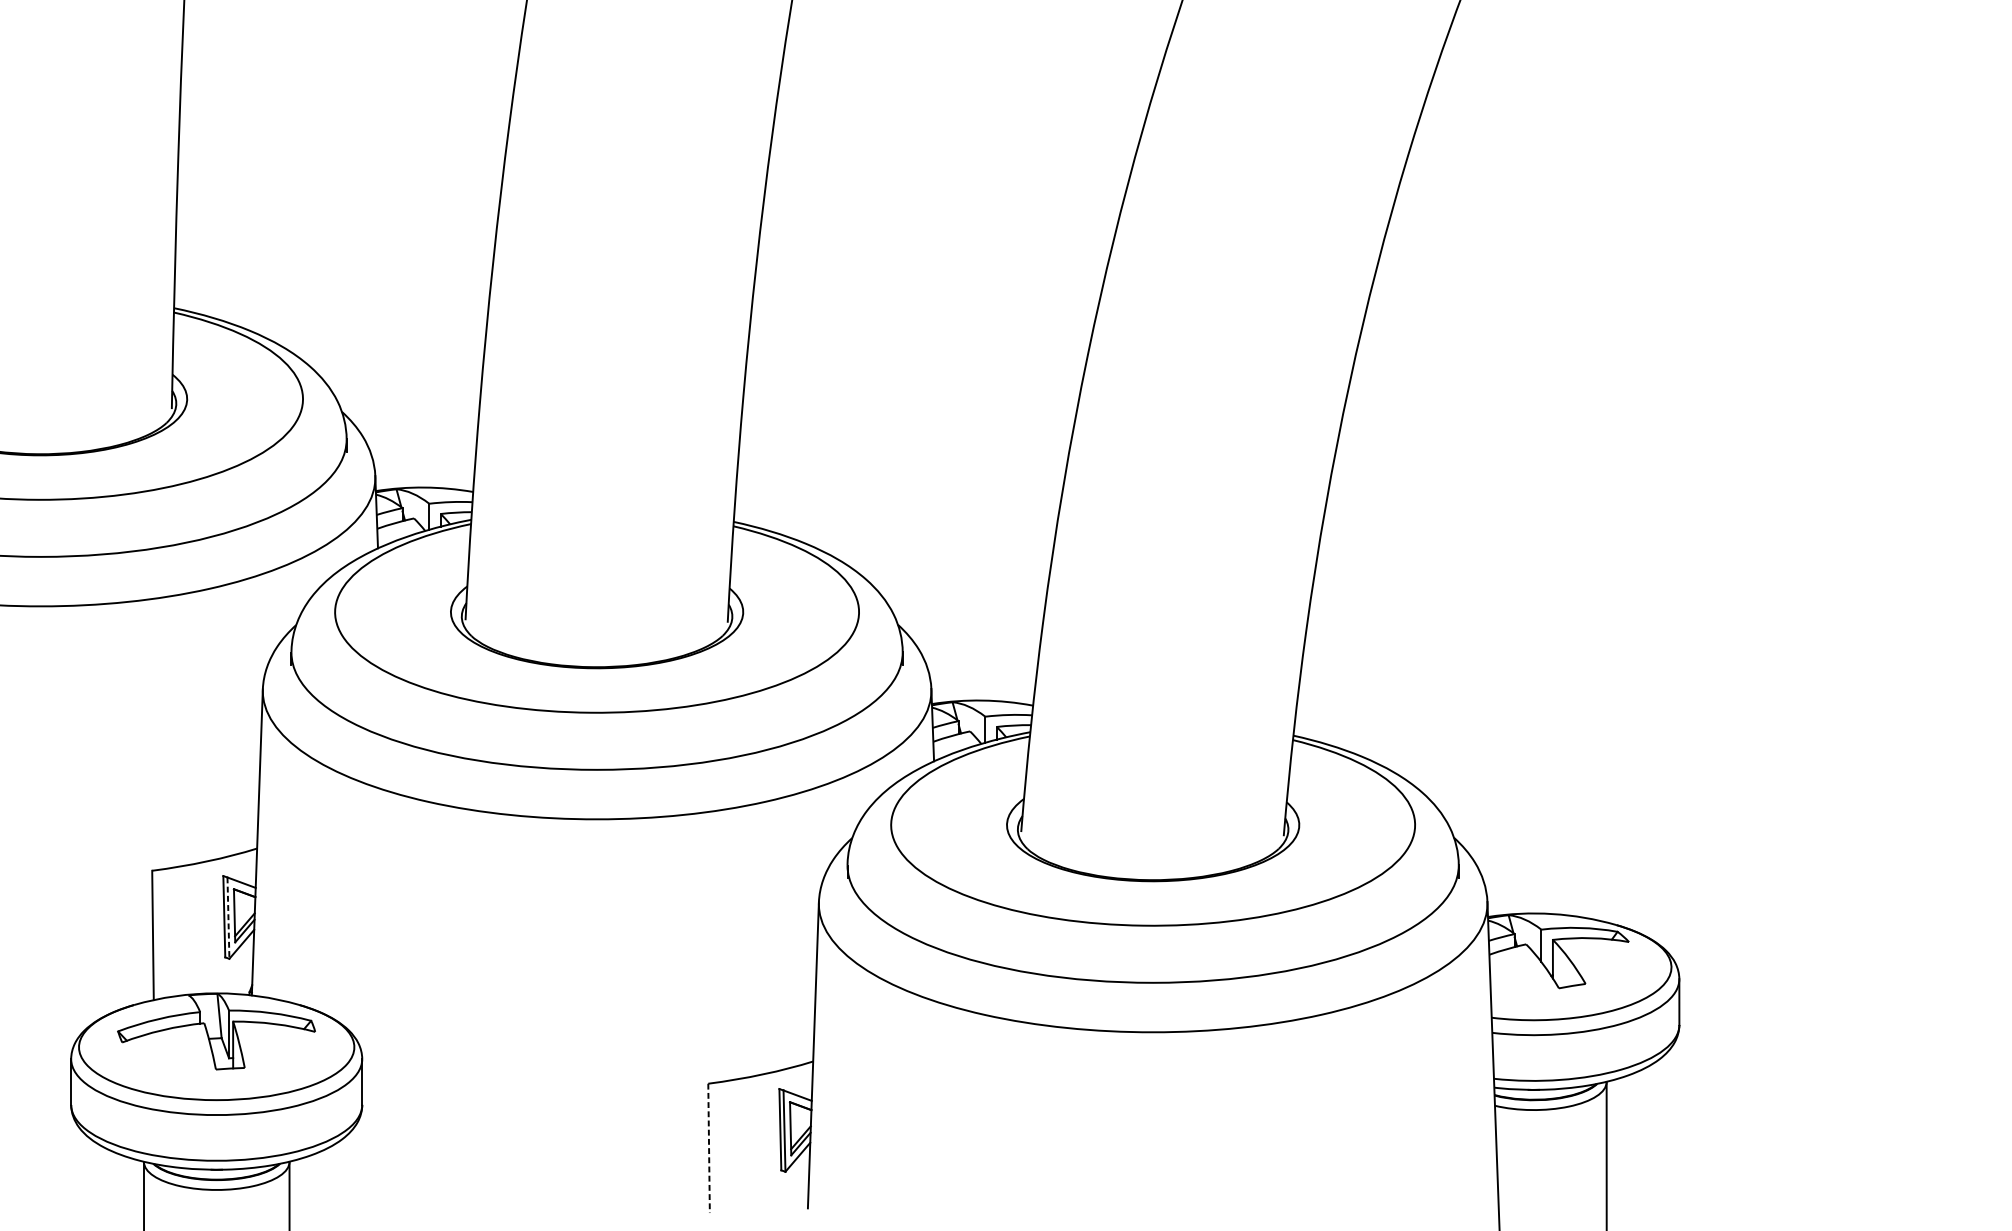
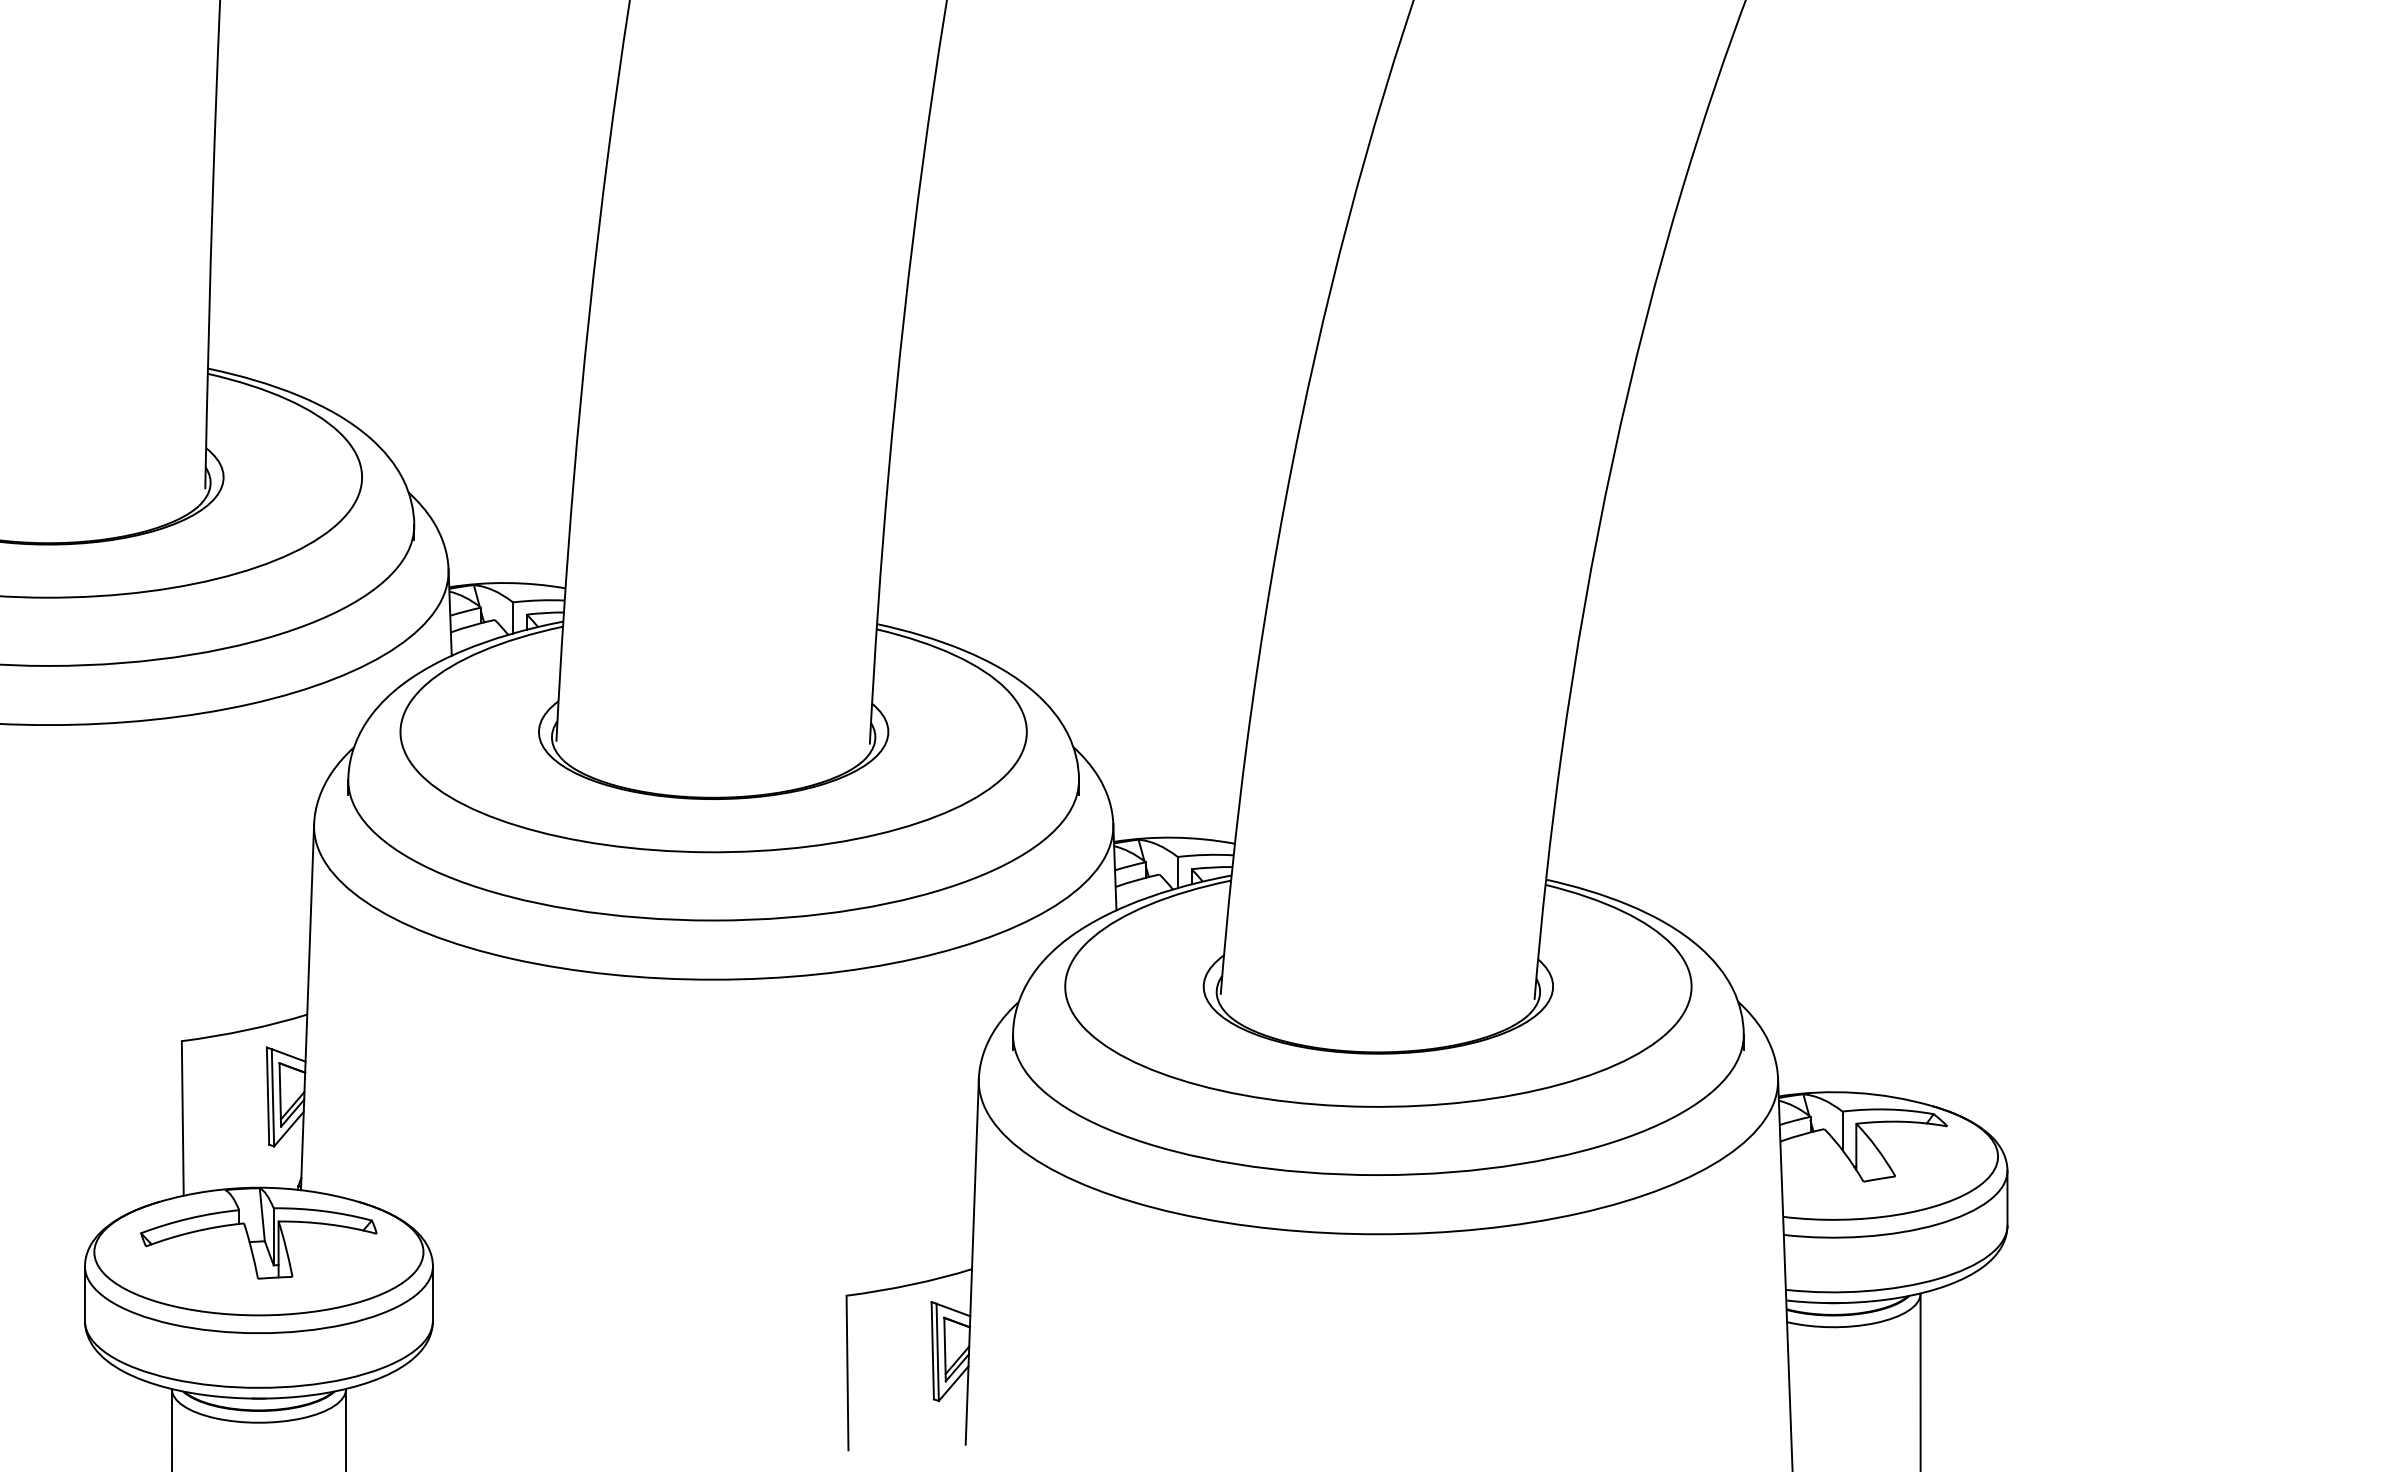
line: (228, 917) -> (272, 1097), dashed -> solid
line: (709, 1148) -> (847, 1373), dashed -> solid

